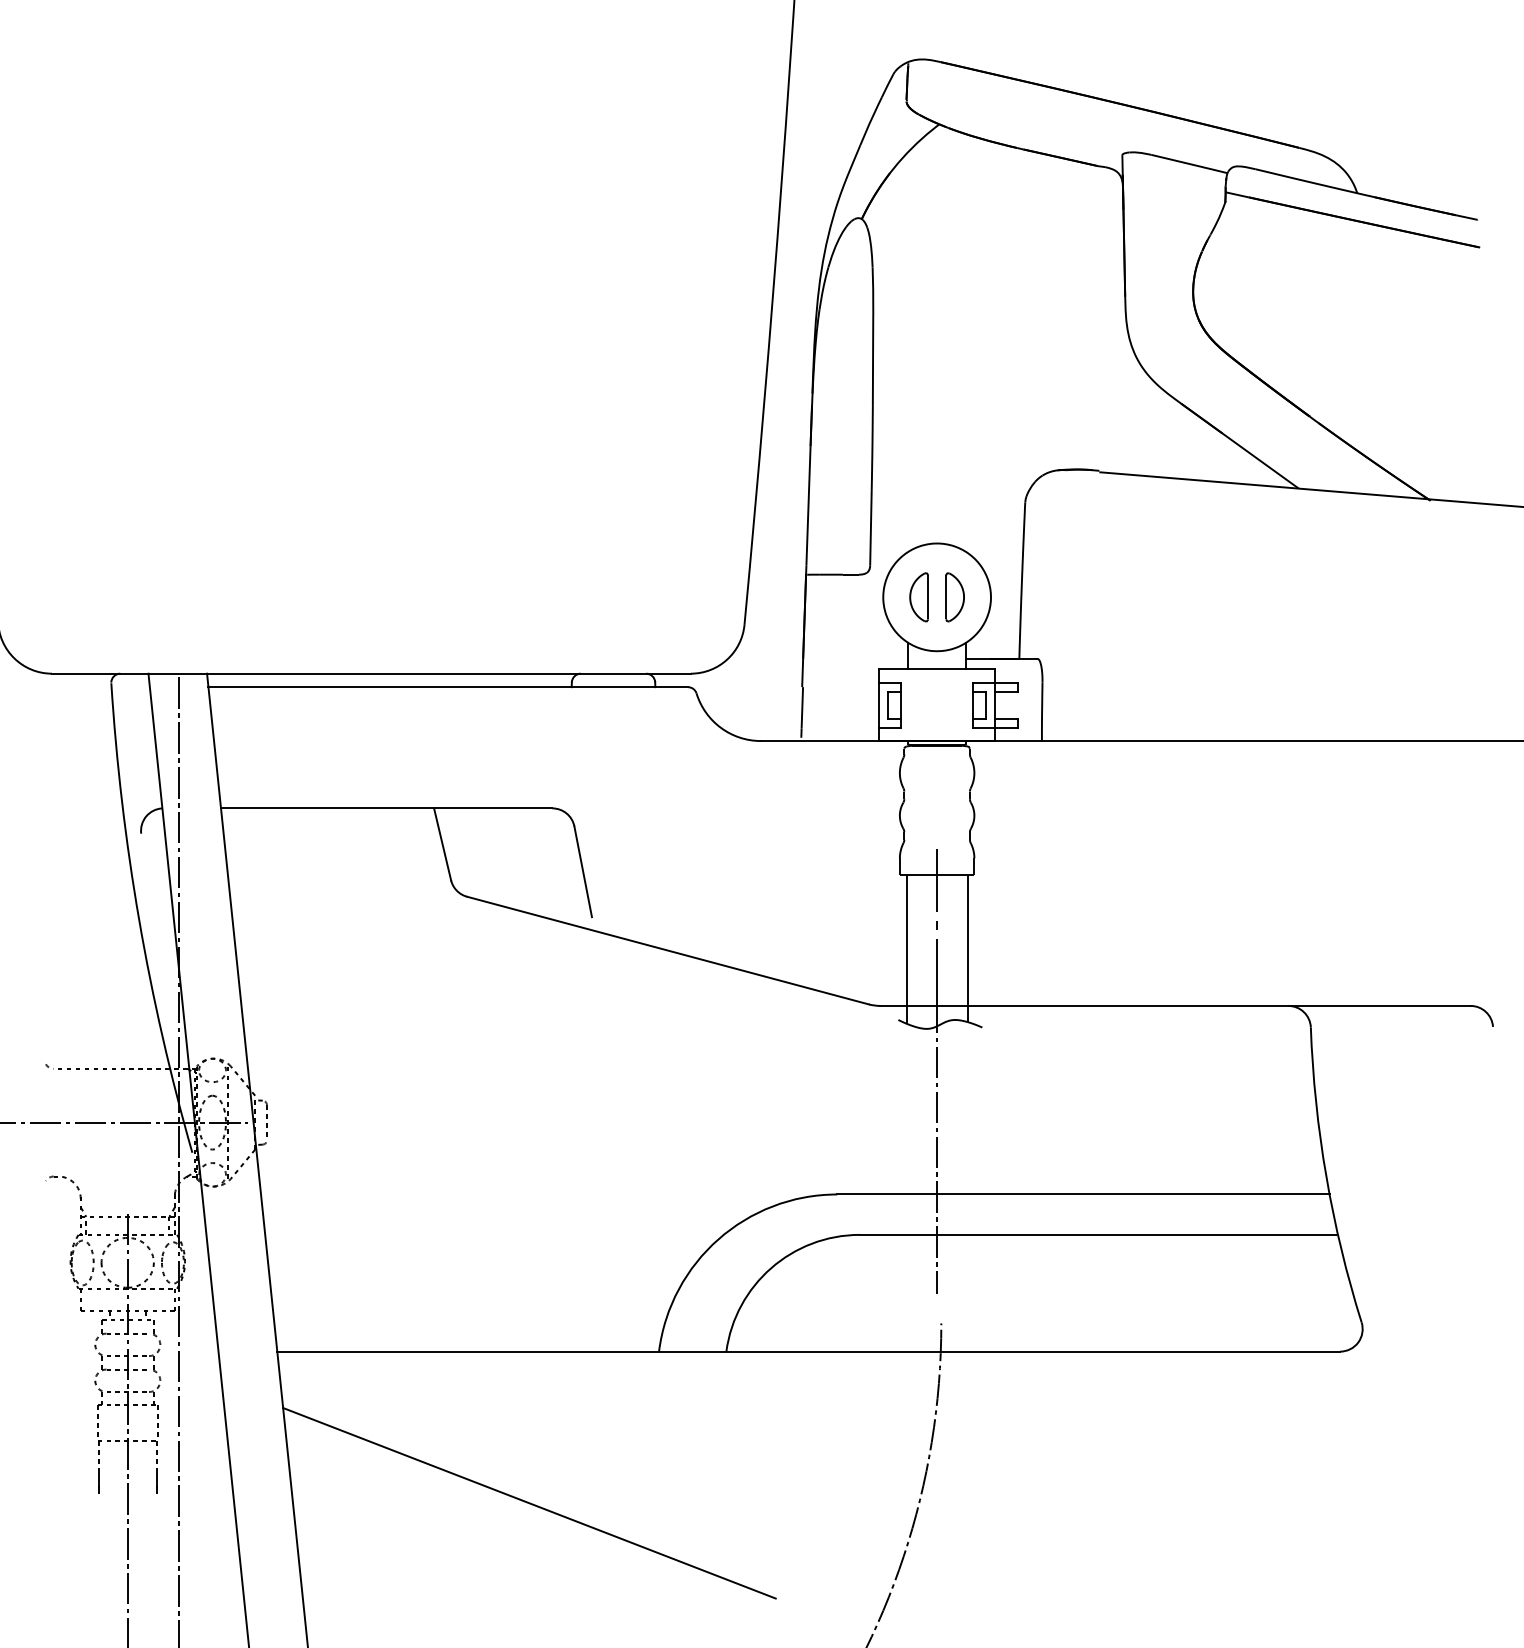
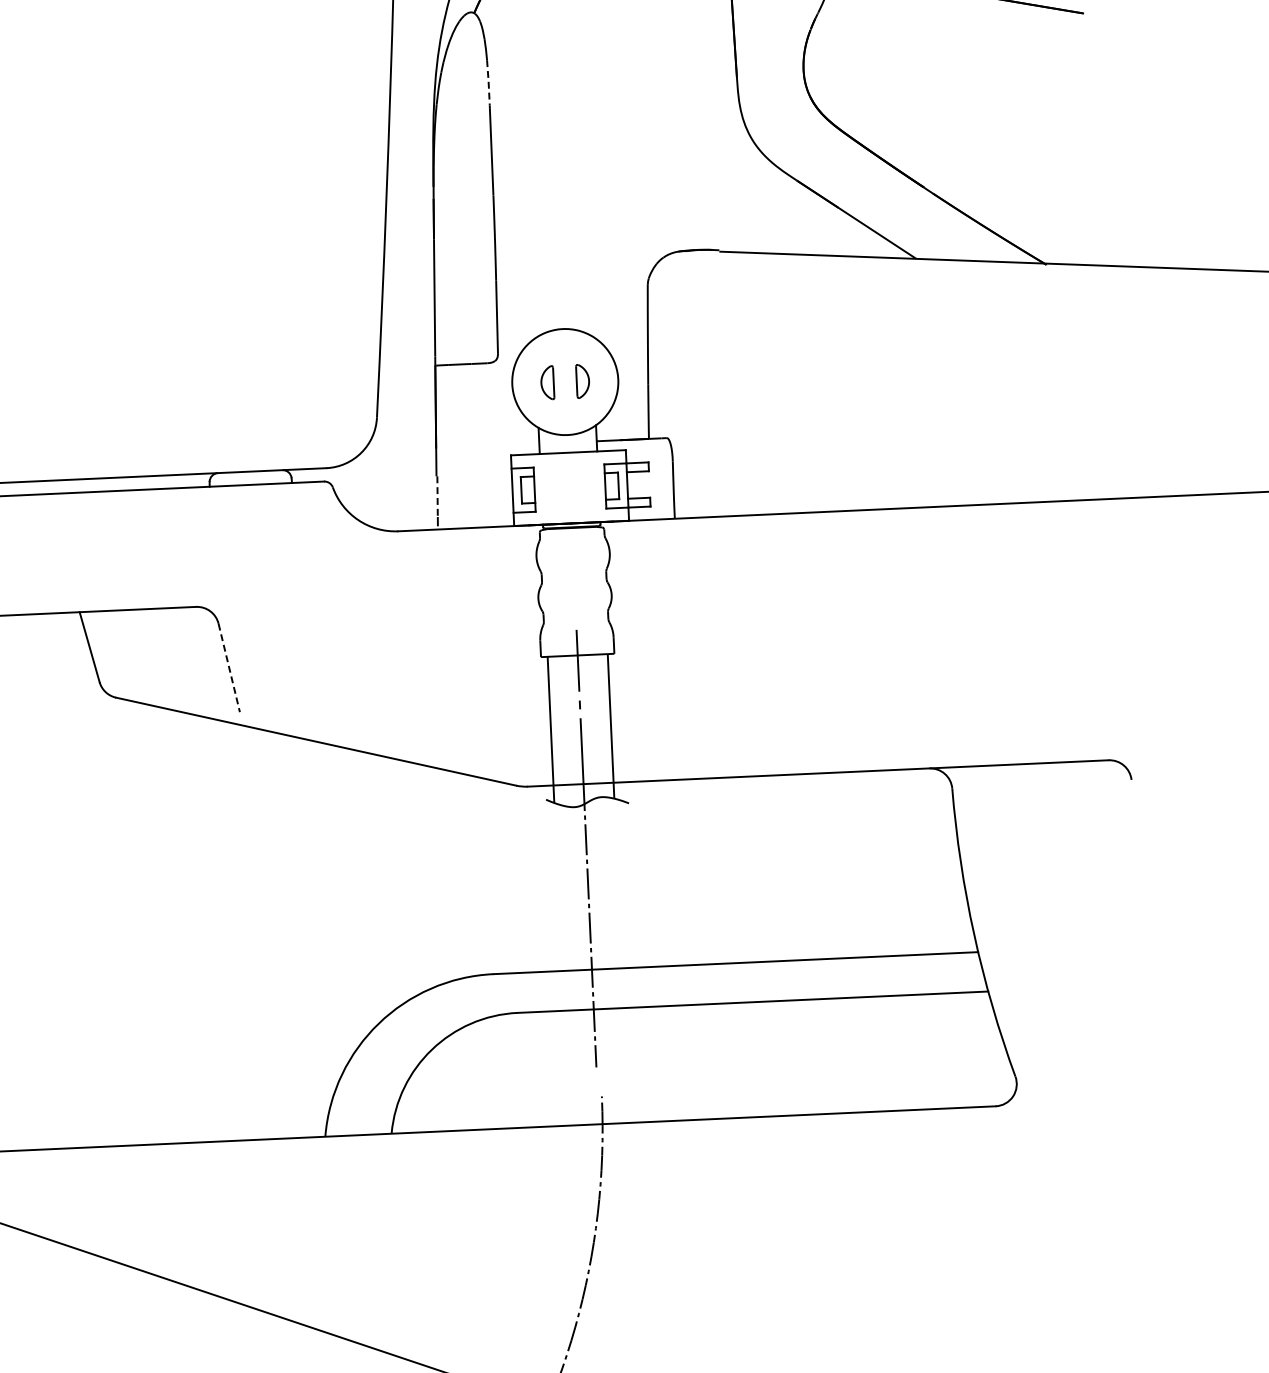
line: (873, 291) -> (489, 83), solid -> dashed
part: (918, 597) -> (546, 383), size x0.7
part: (954, 597) -> (582, 381), size x0.7
line: (802, 707) -> (437, 496), solid -> dashed
line: (583, 872) -> (229, 668), solid -> dashed

